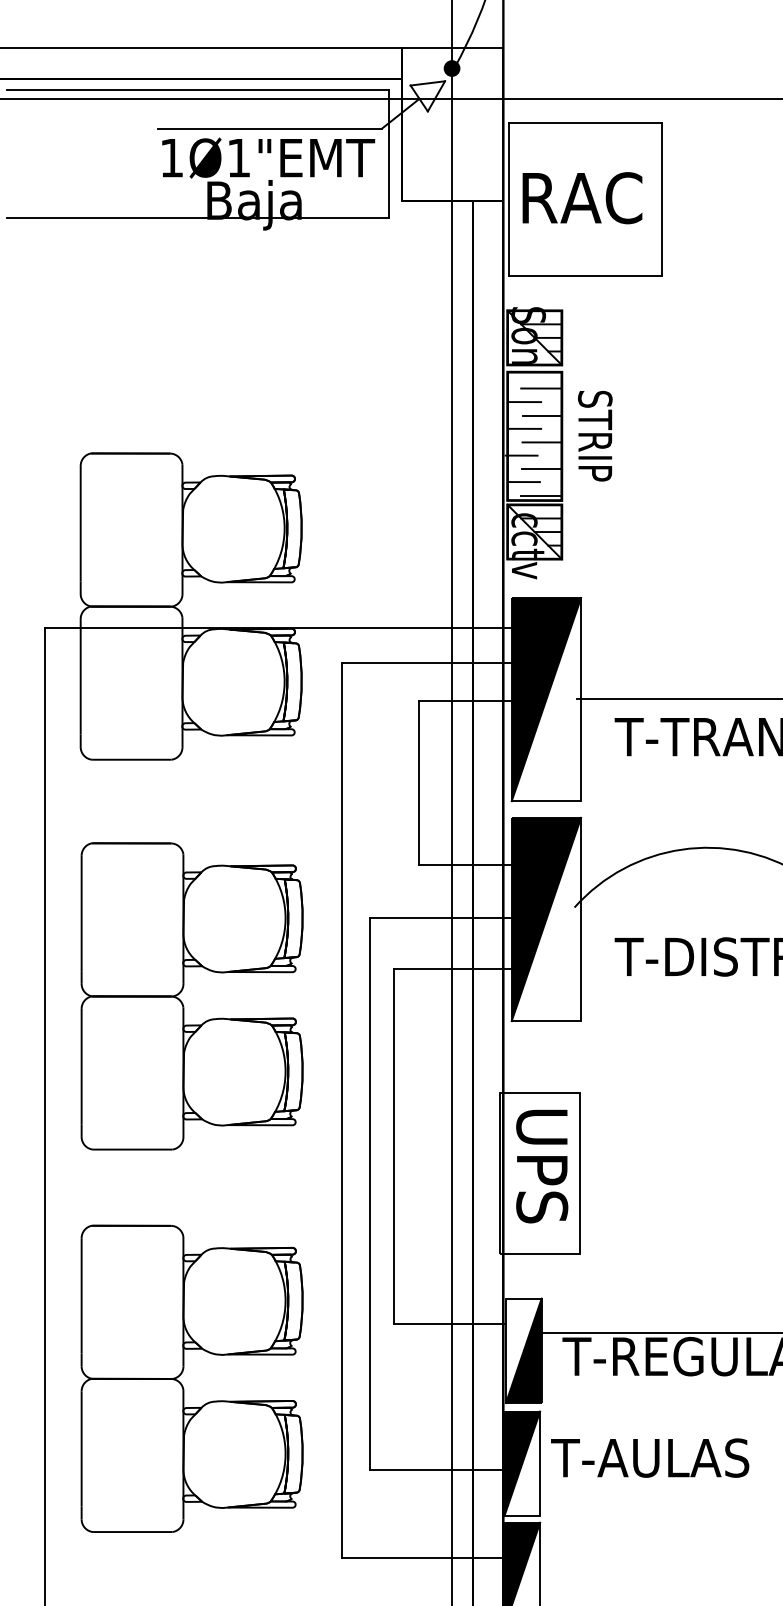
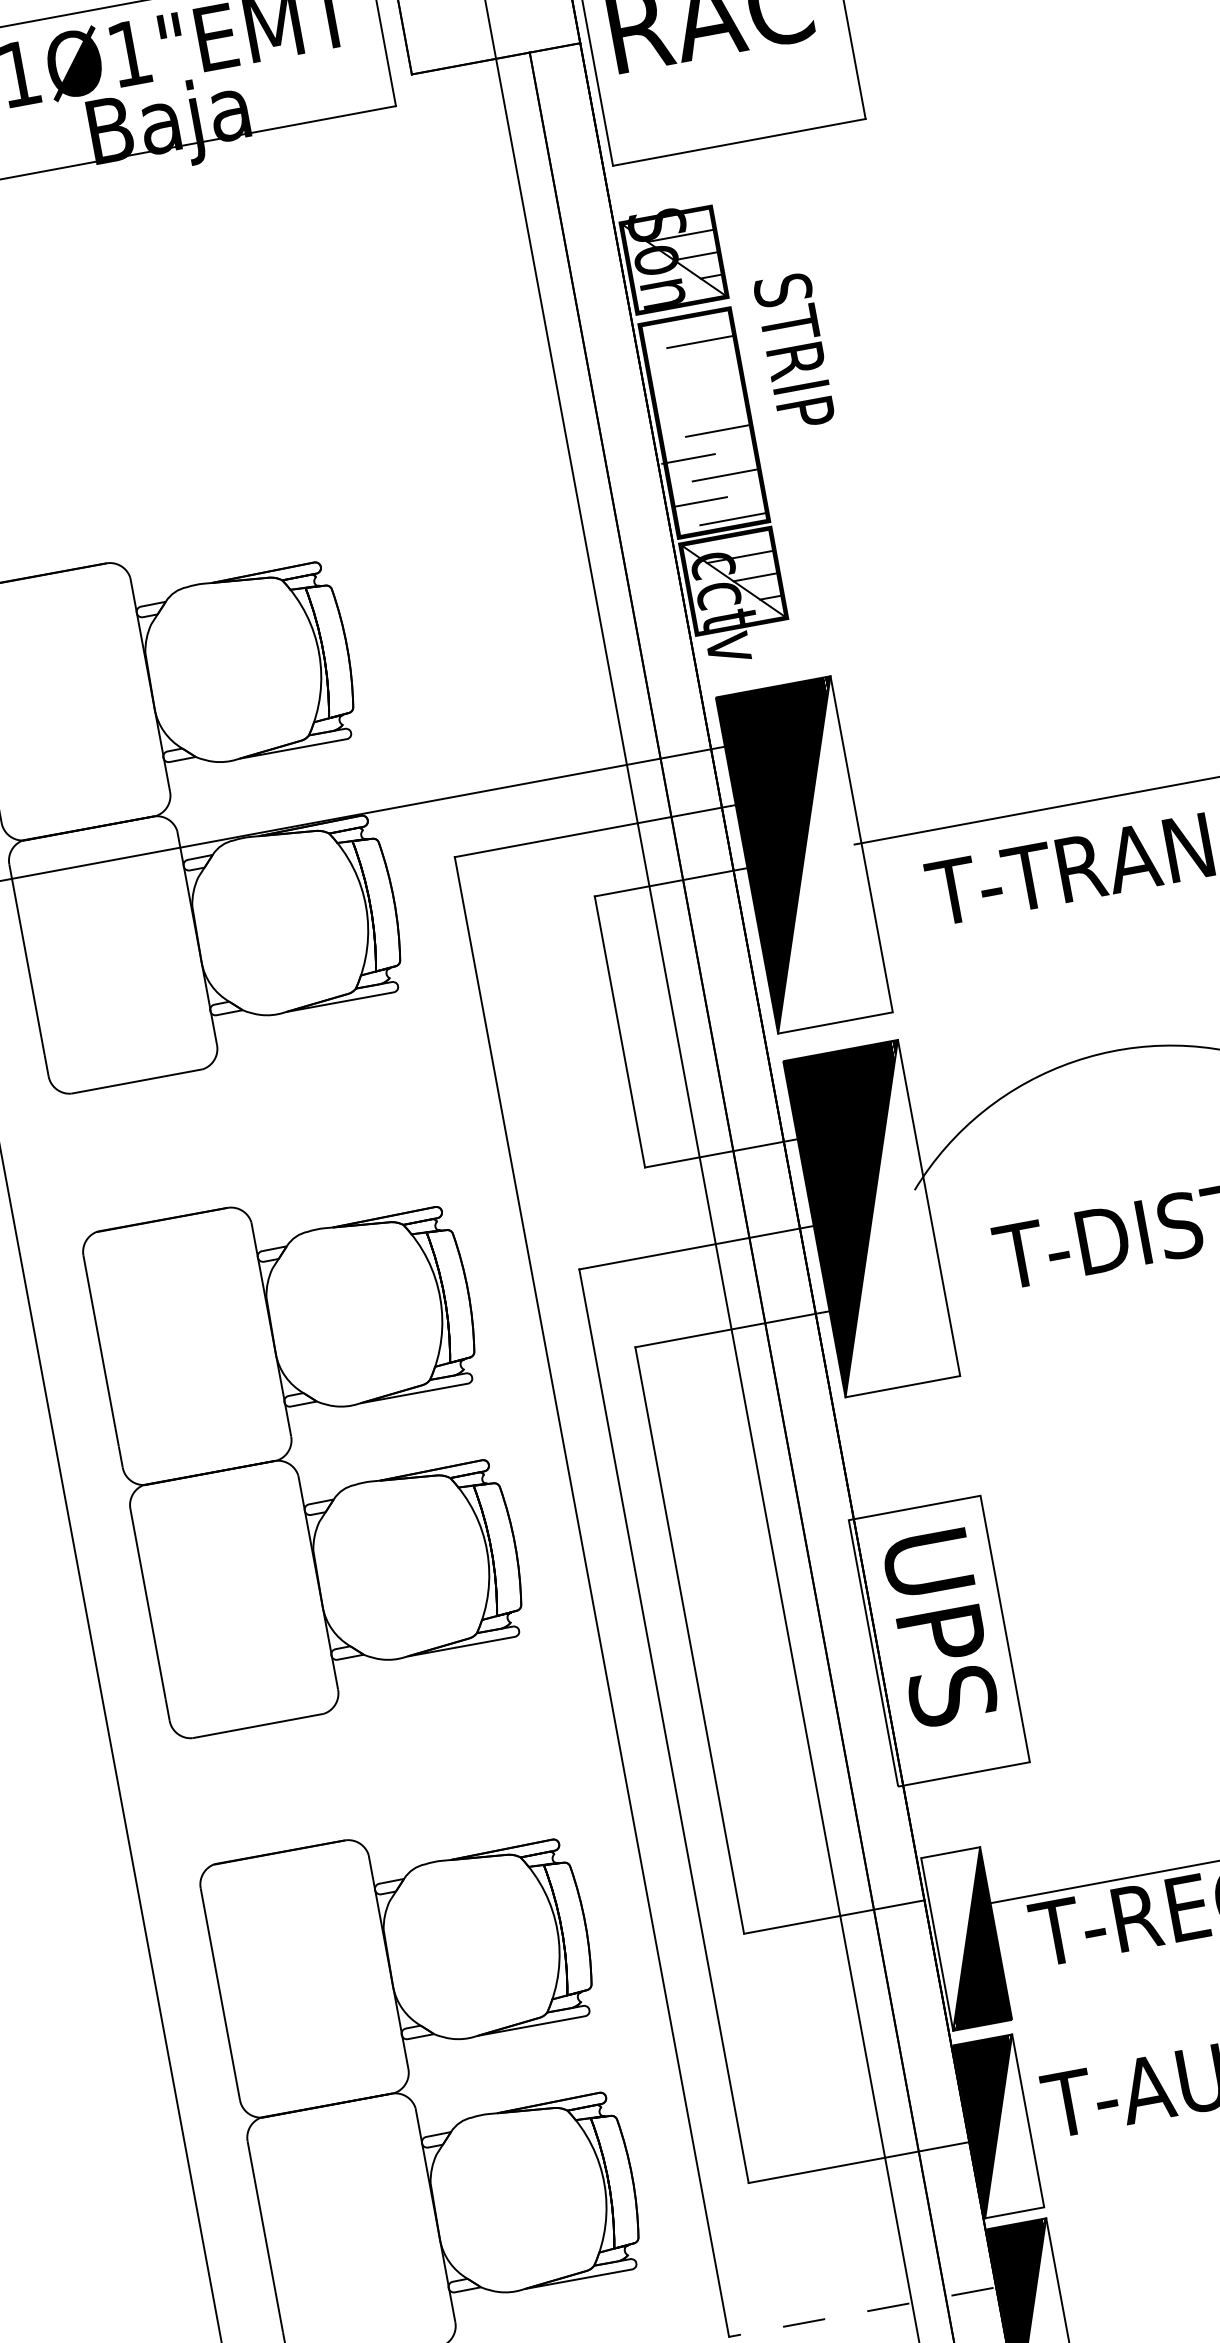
line: (525, 402) -> (678, 369), removed
line: (541, 415) -> (709, 386), removed
line: (525, 428) -> (686, 412), removed
text: (595, 436) -> (795, 351), moved
line: (421, 1557) -> (860, 2312), solid -> dashed

